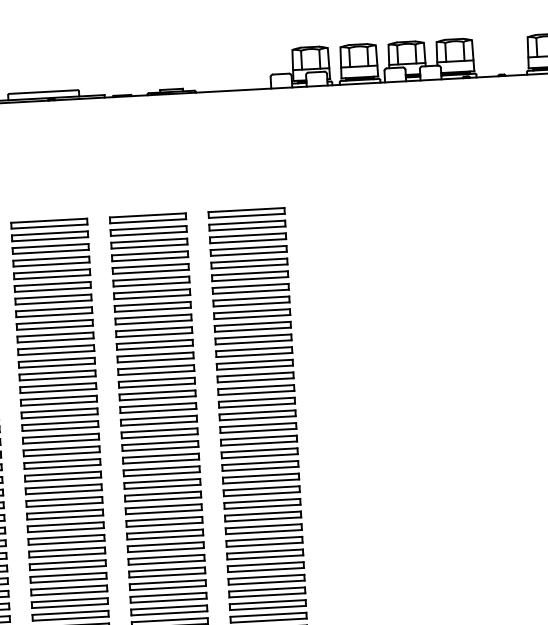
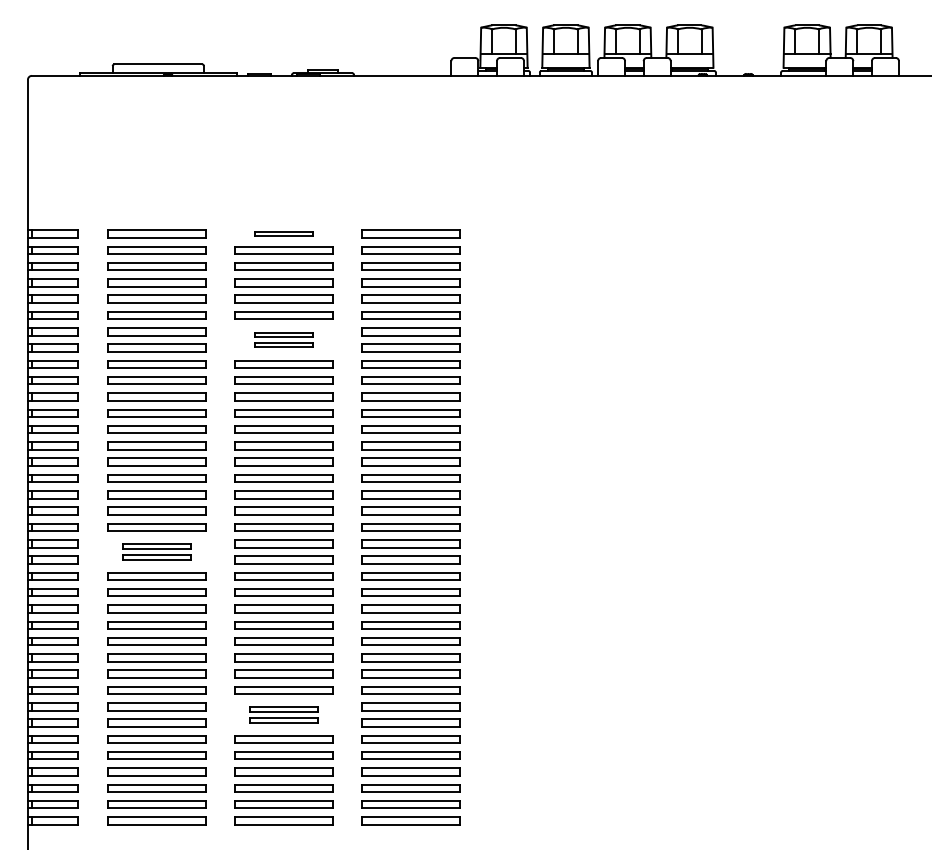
part: (147, 217) -> (283, 233), size x0.6
part: (152, 300) -> (283, 339), size x0.6
part: (62, 470) -> (156, 551), size x0.7
part: (167, 591) -> (283, 714), size x0.7

